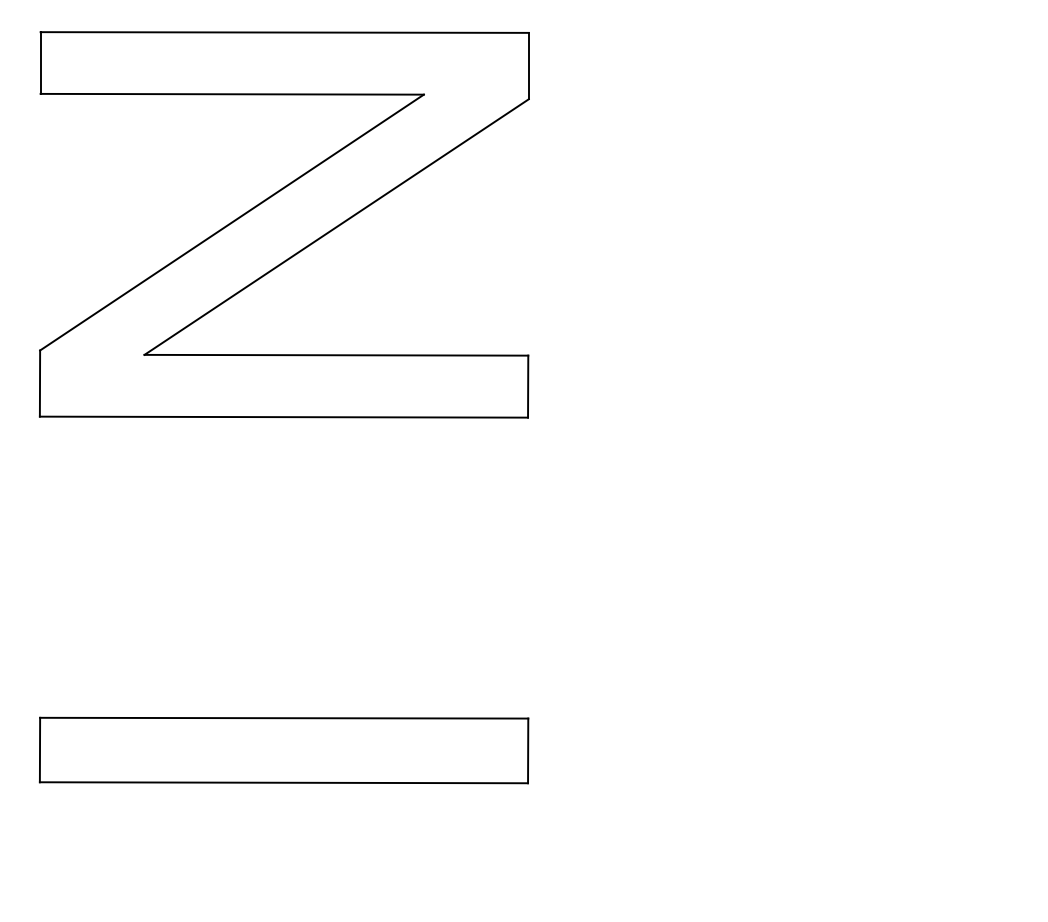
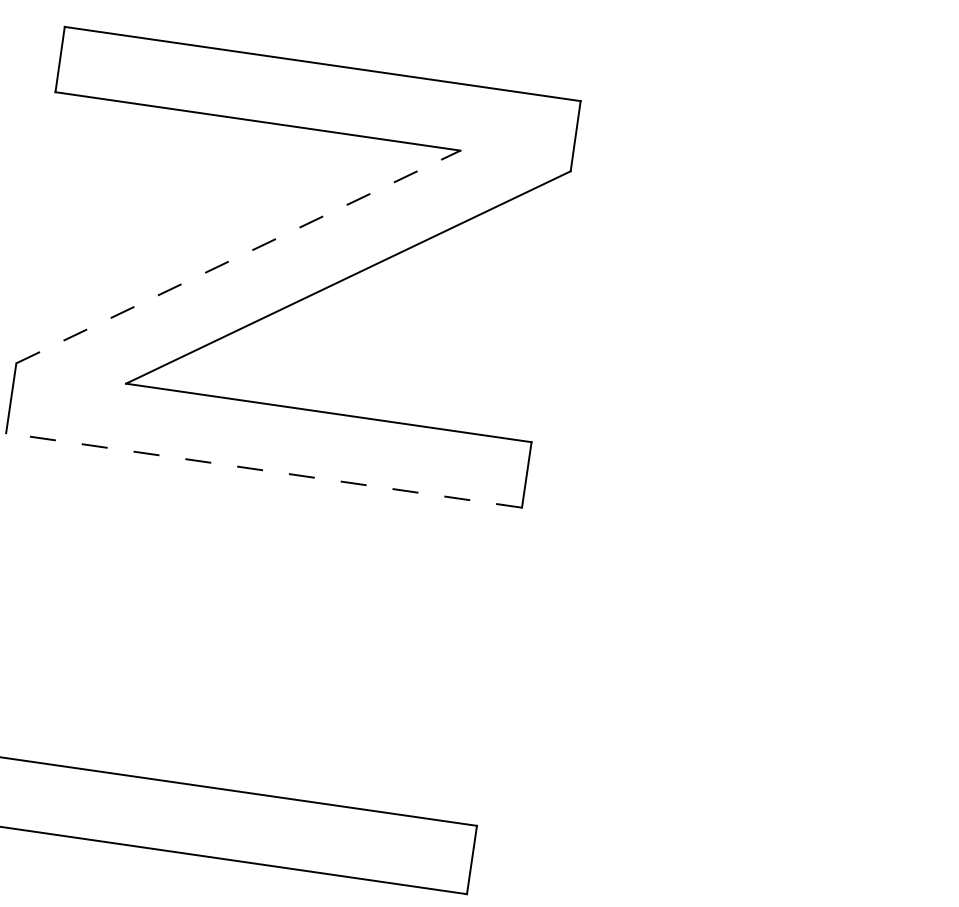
line: (232, 222) -> (238, 256), solid -> dashed
line: (283, 417) -> (263, 470), solid -> dashed

